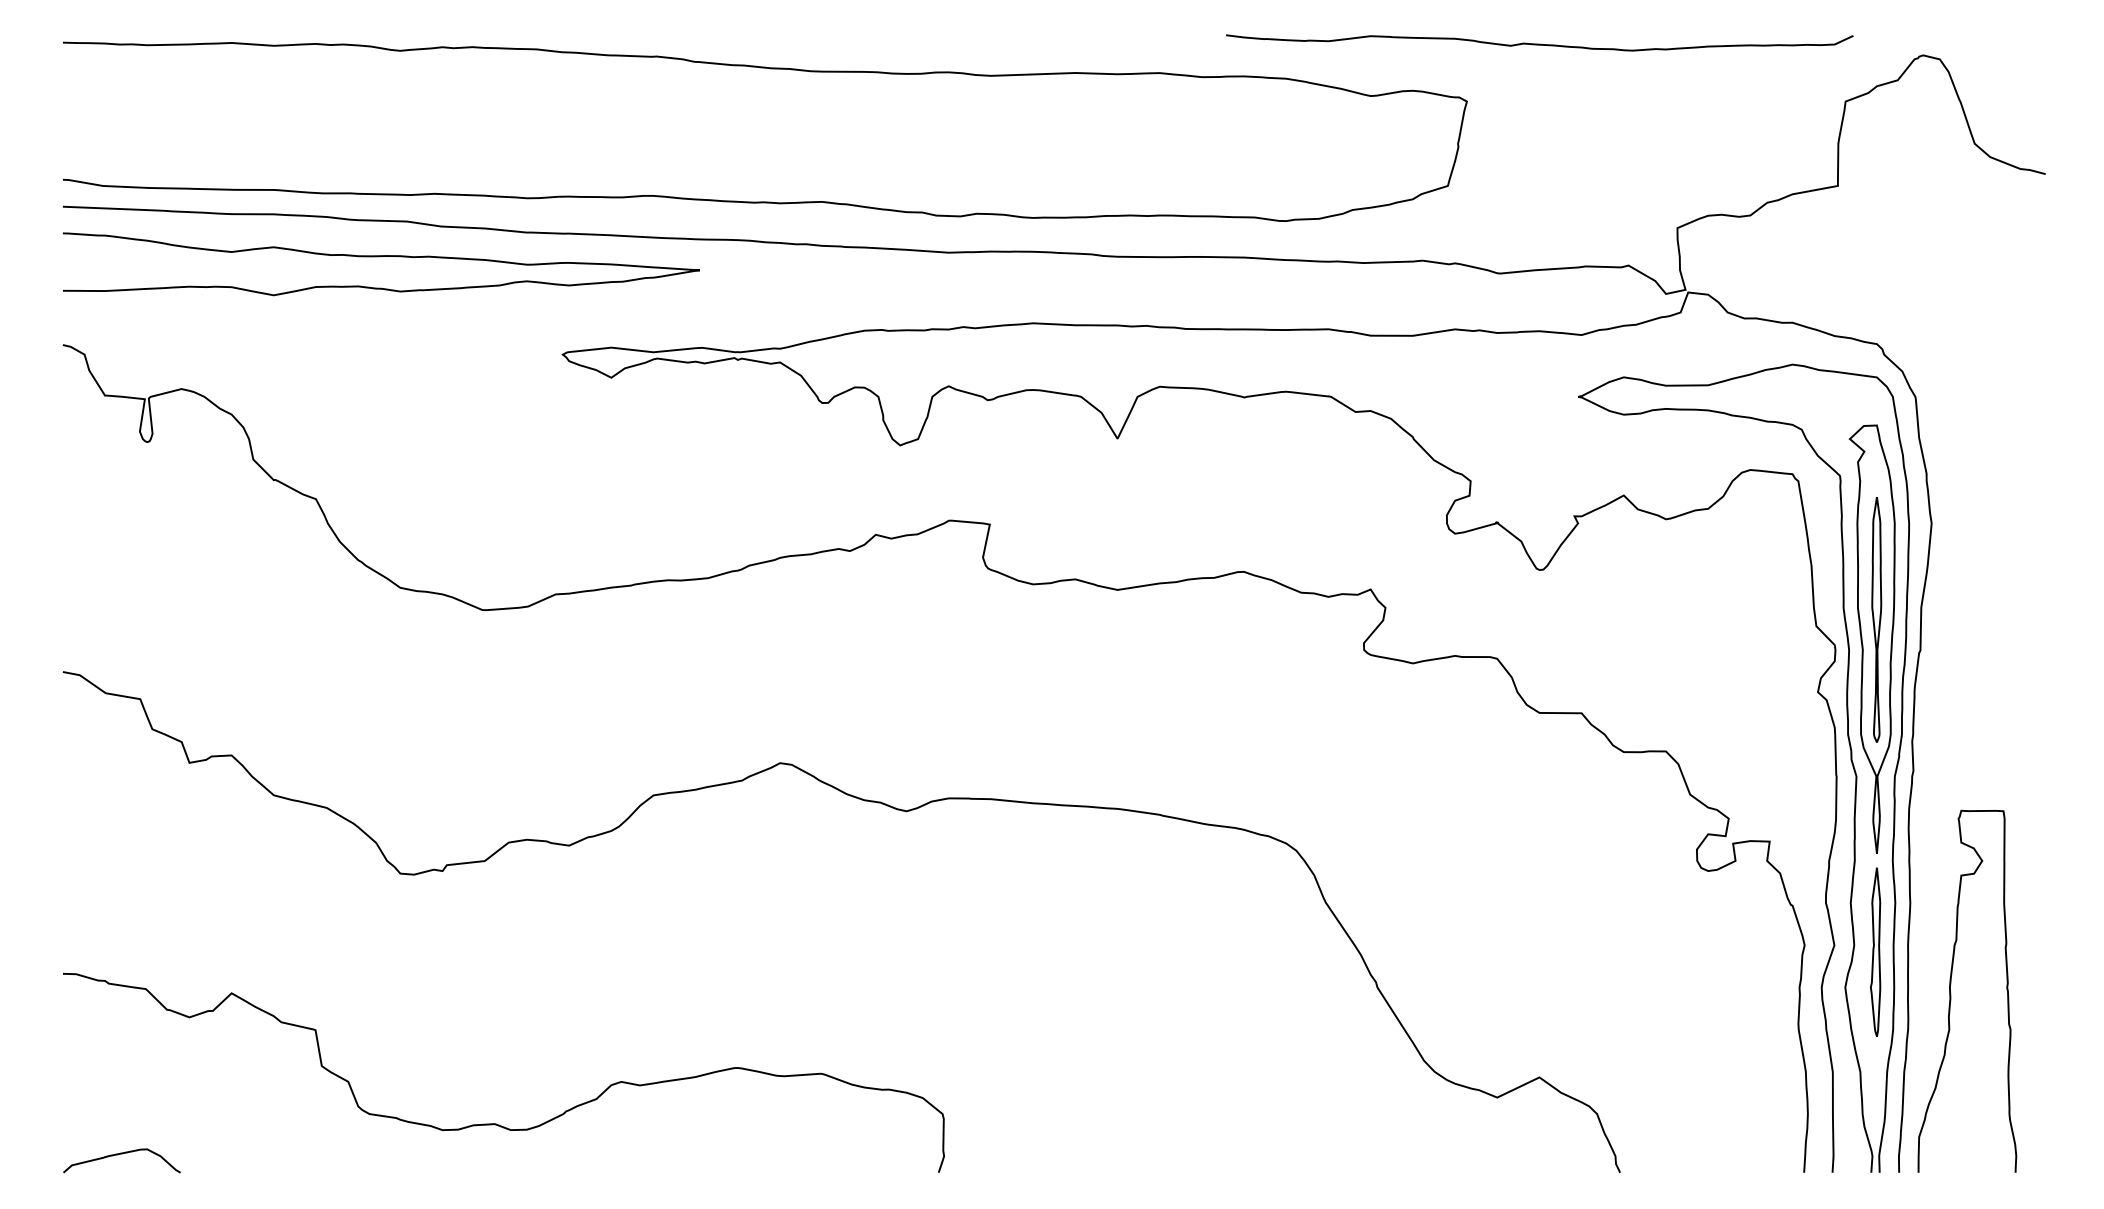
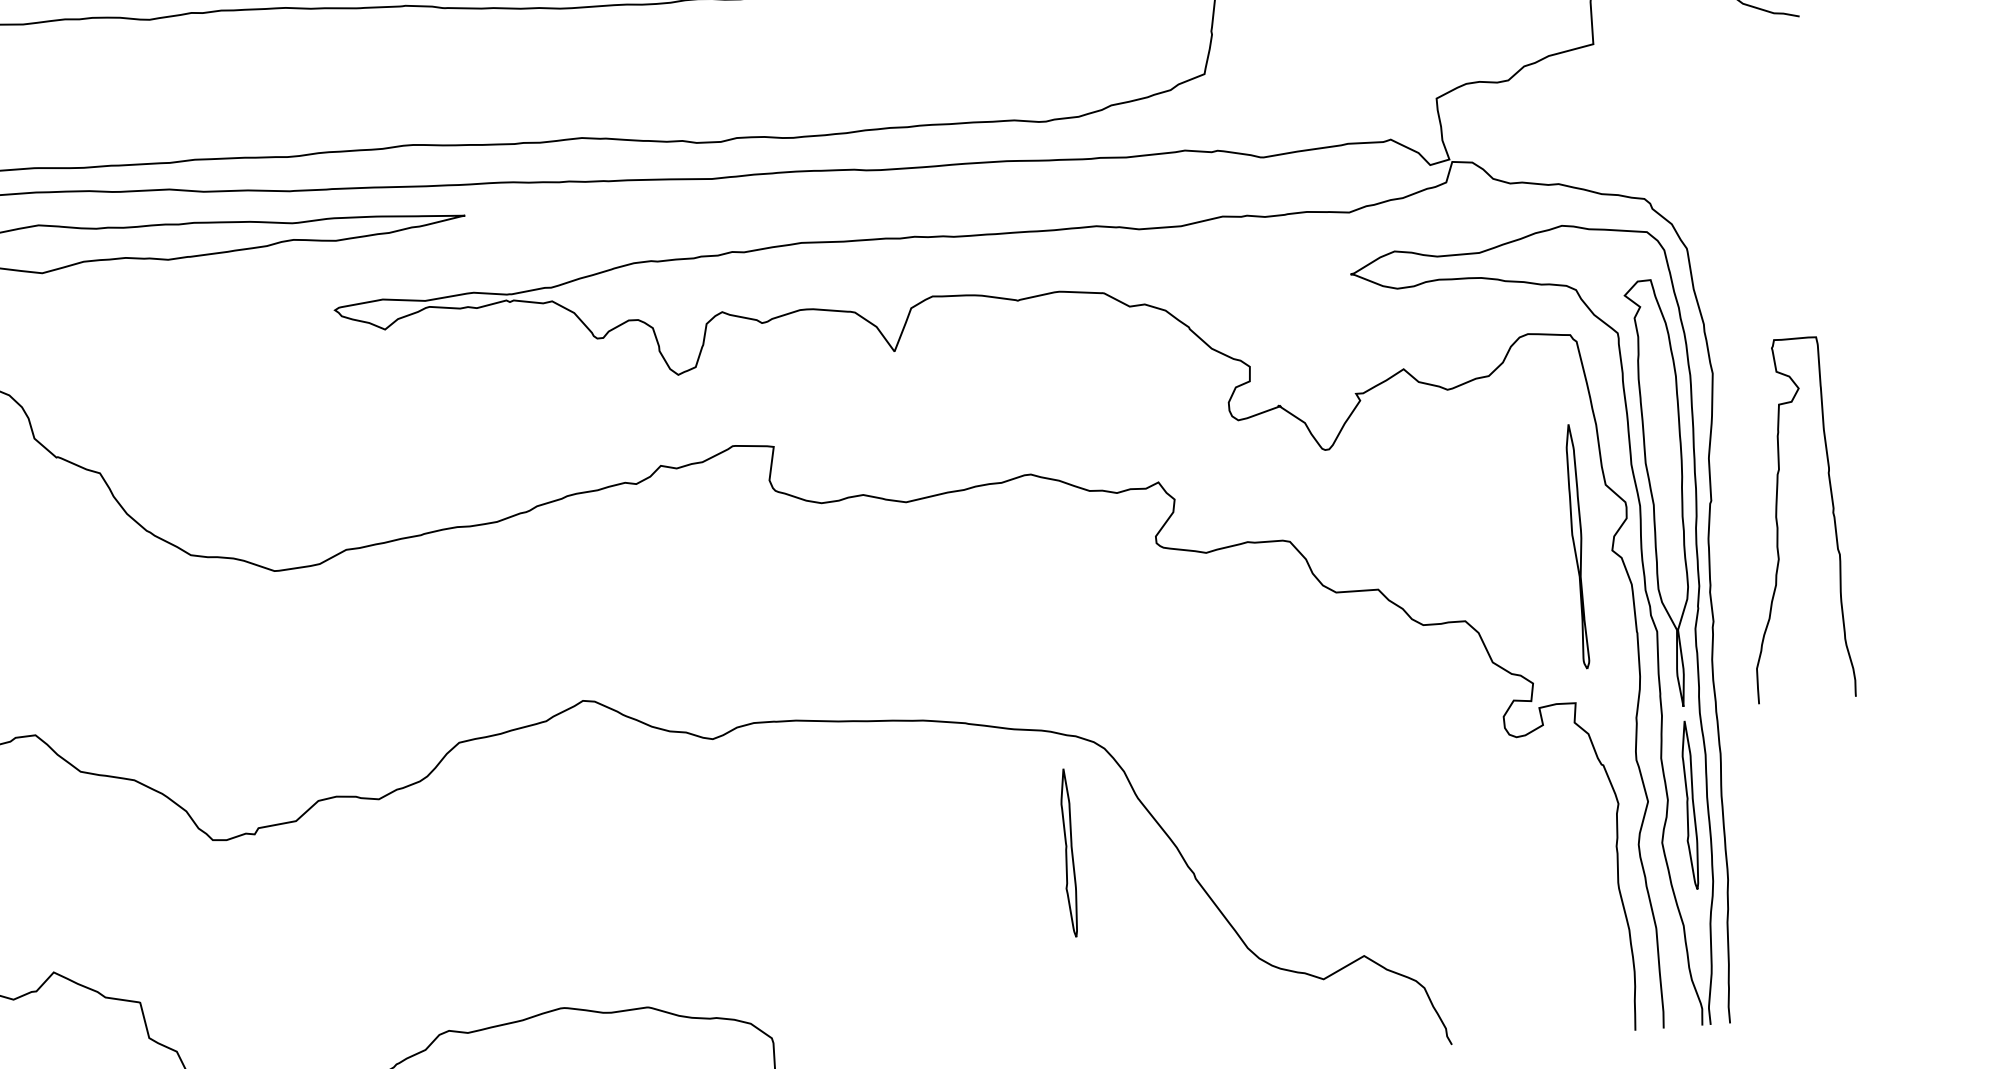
part: (1876, 619) -> (1577, 546), moved
part: (1252, 951) -> (1068, 852), added
curve: (1951, 993) -> (1778, 522), moved

